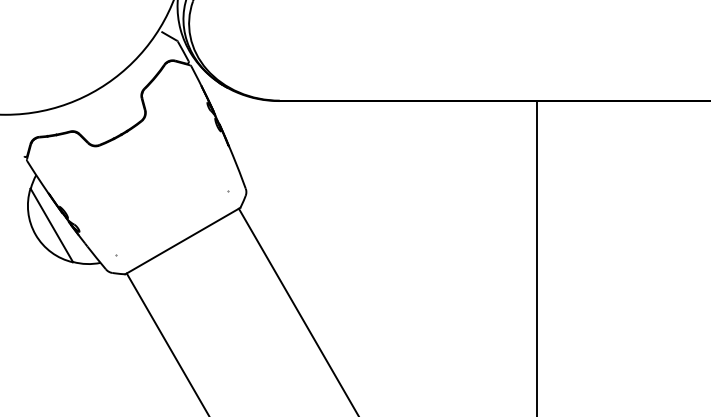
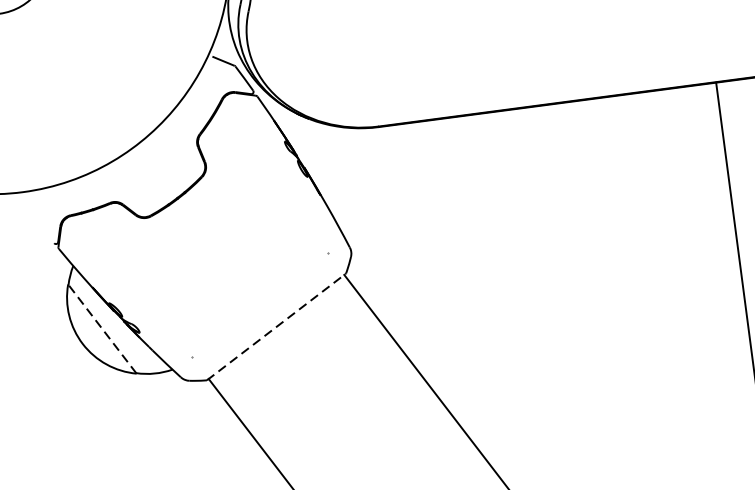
line: (51, 225) -> (101, 329), solid -> dashed
line: (183, 240) -> (277, 326), solid -> dashed

